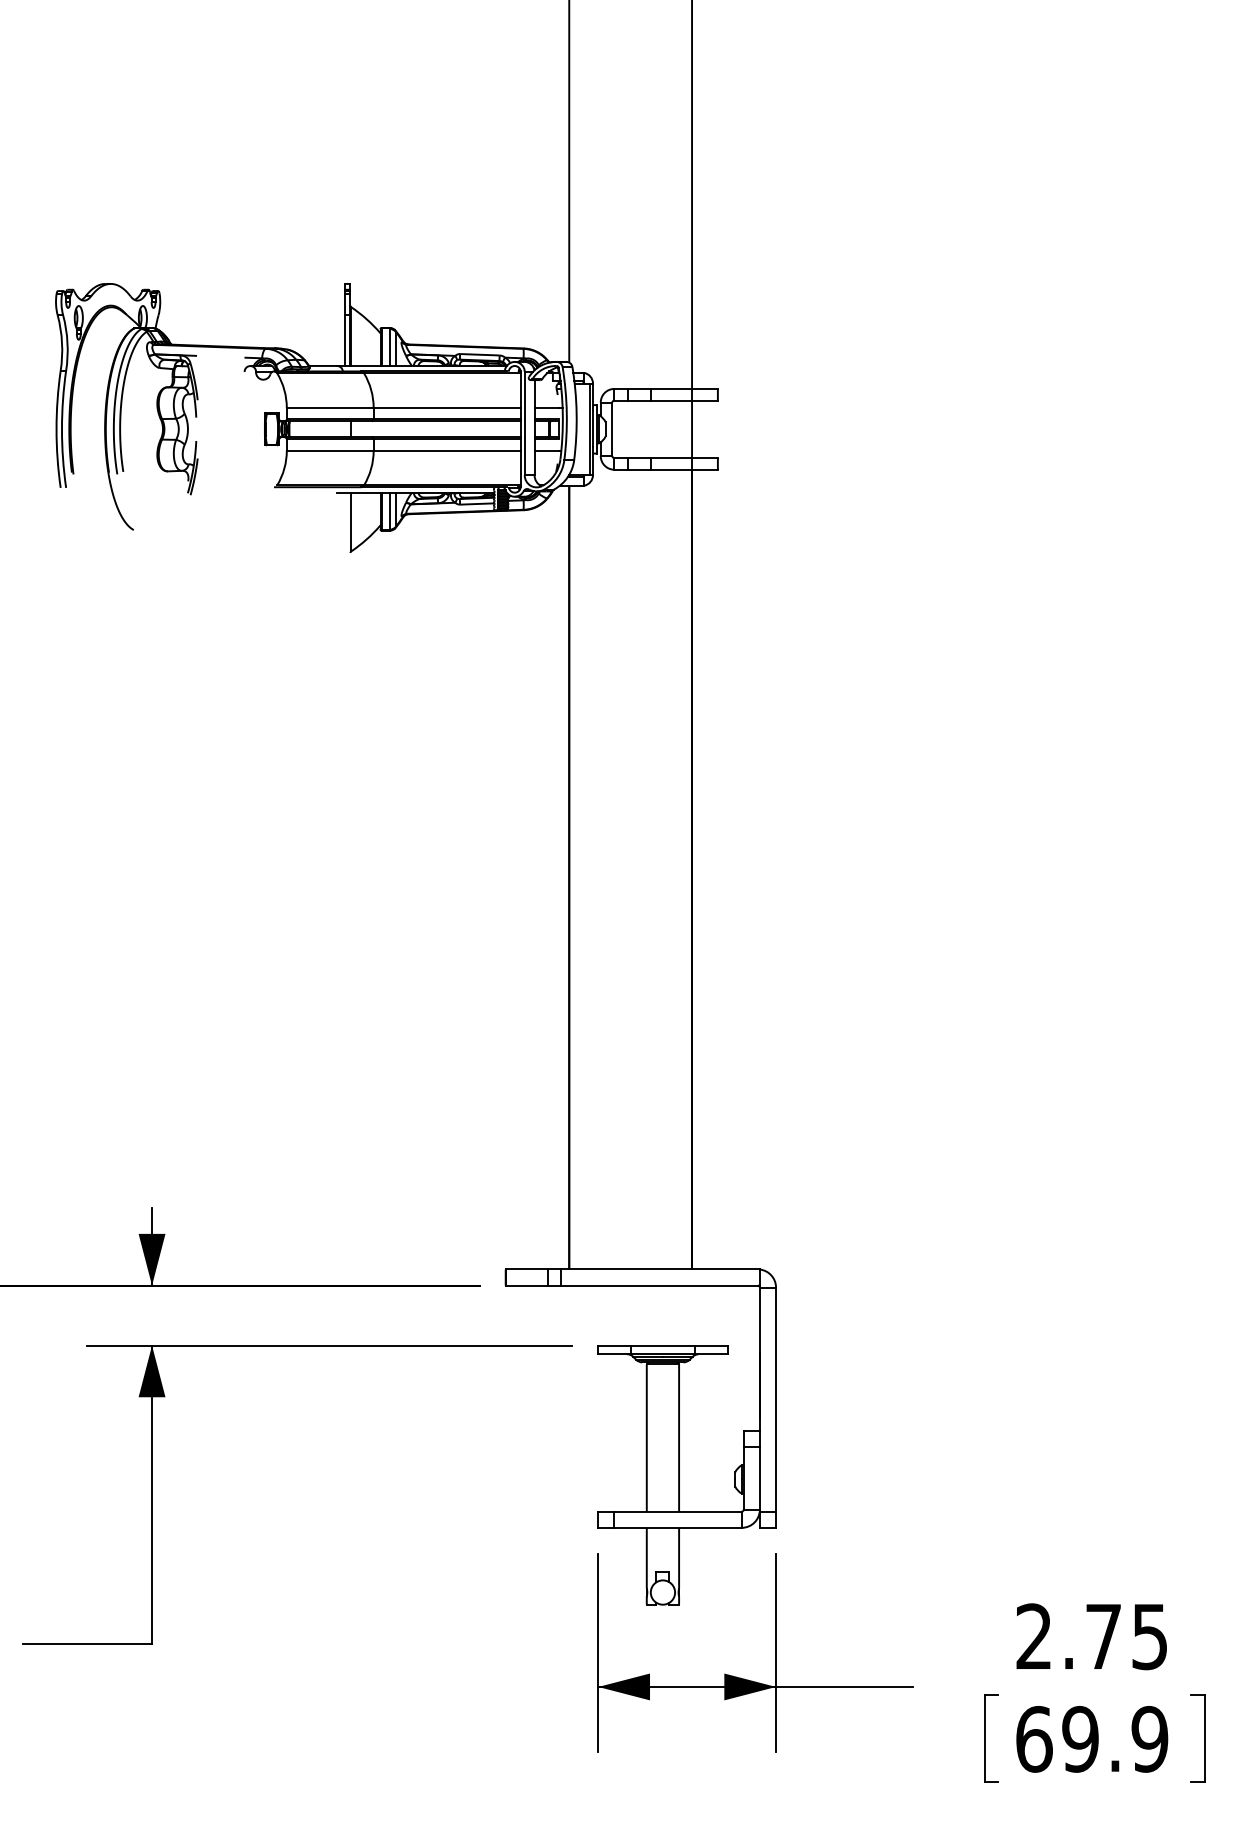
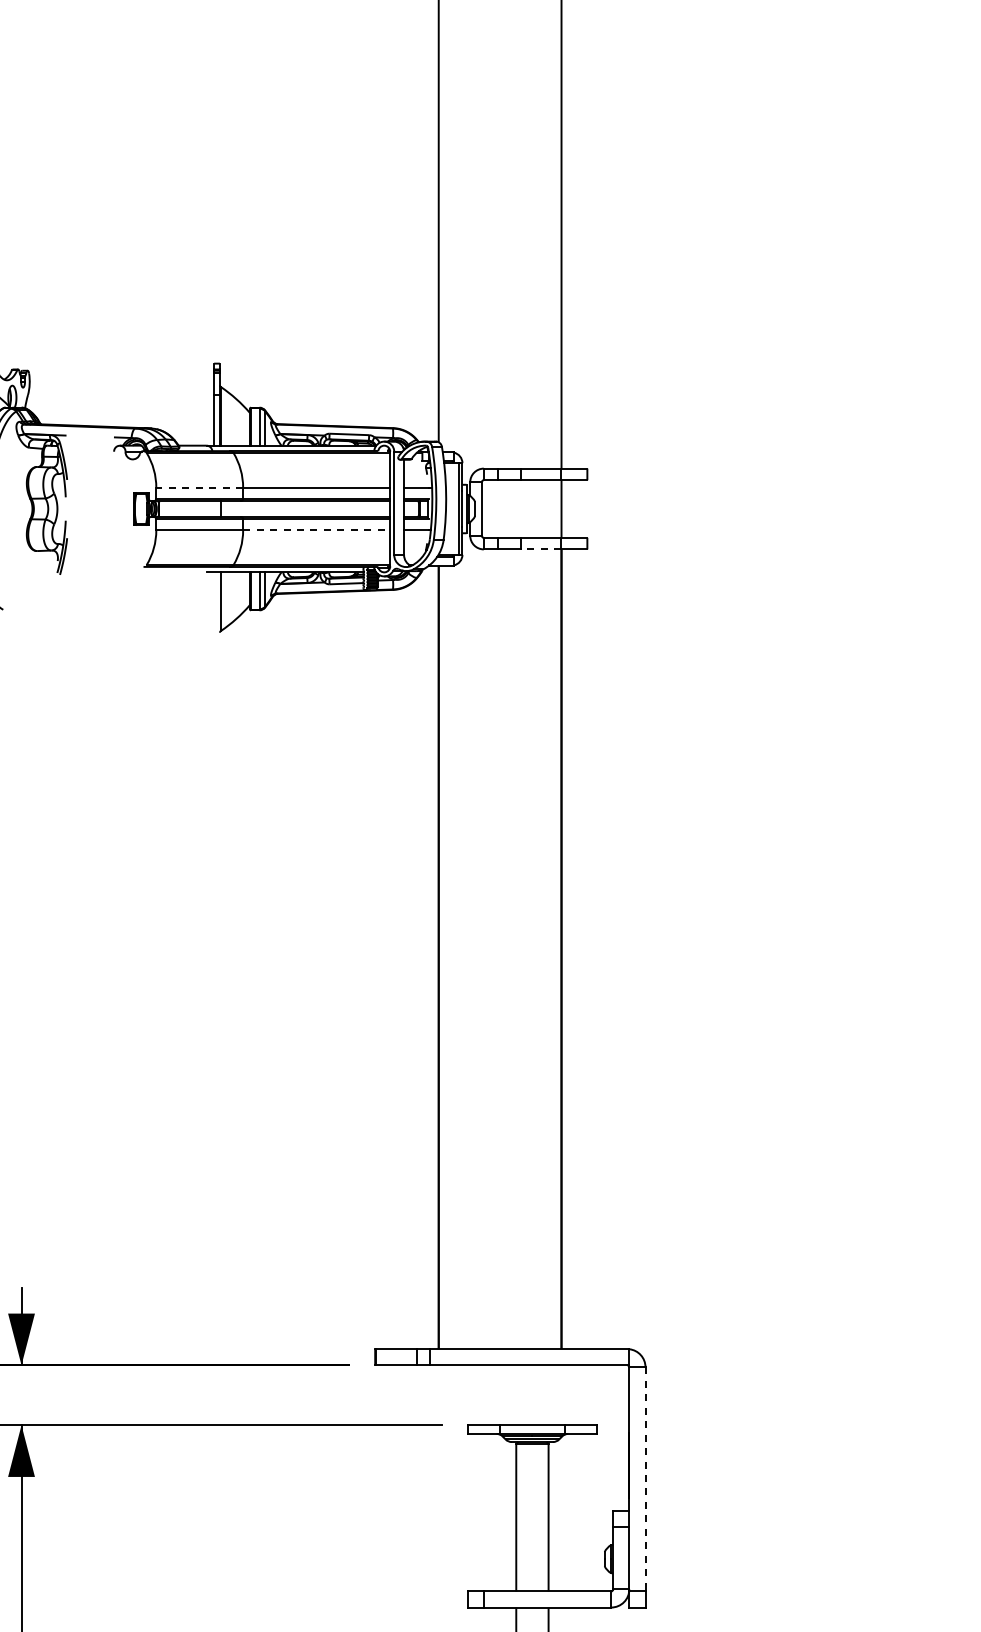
line: (329, 408) -> (198, 488), solid -> dashed
line: (447, 450) -> (316, 530), solid -> dashed
line: (670, 469) -> (539, 549), solid -> dashed
line: (776, 1400) -> (645, 1480), solid -> dashed

